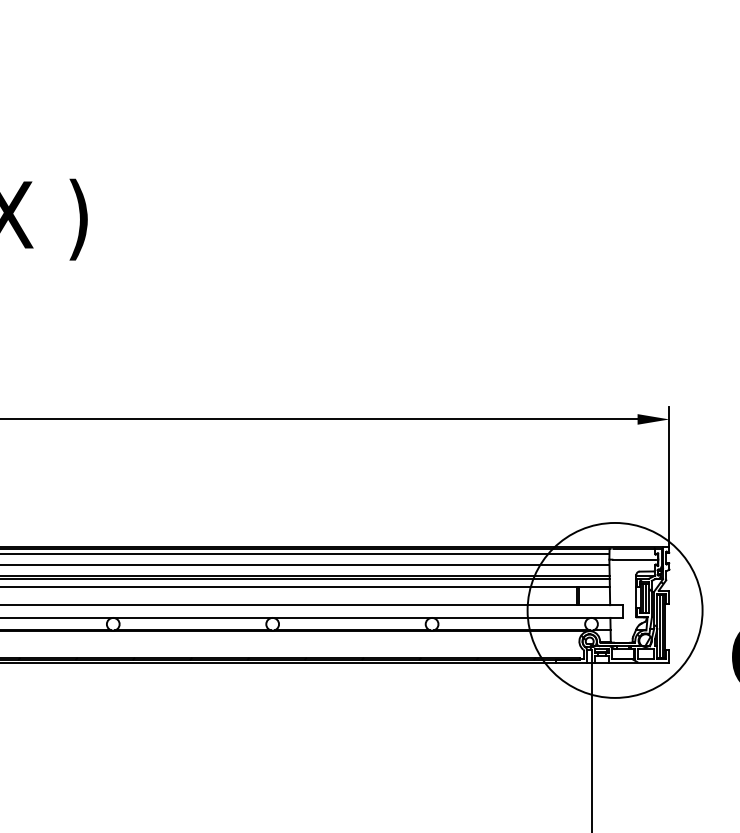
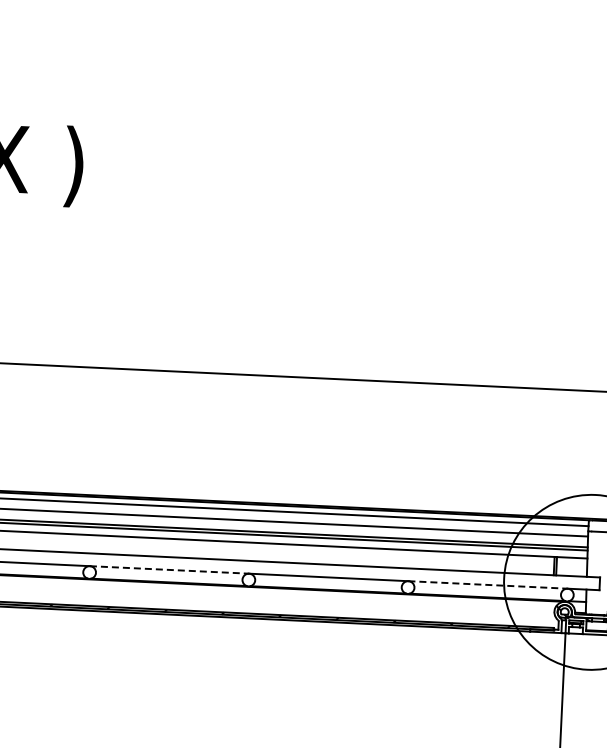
line: (192, 617) -> (169, 569), solid -> dashed
line: (511, 617) -> (487, 584), solid -> dashed

